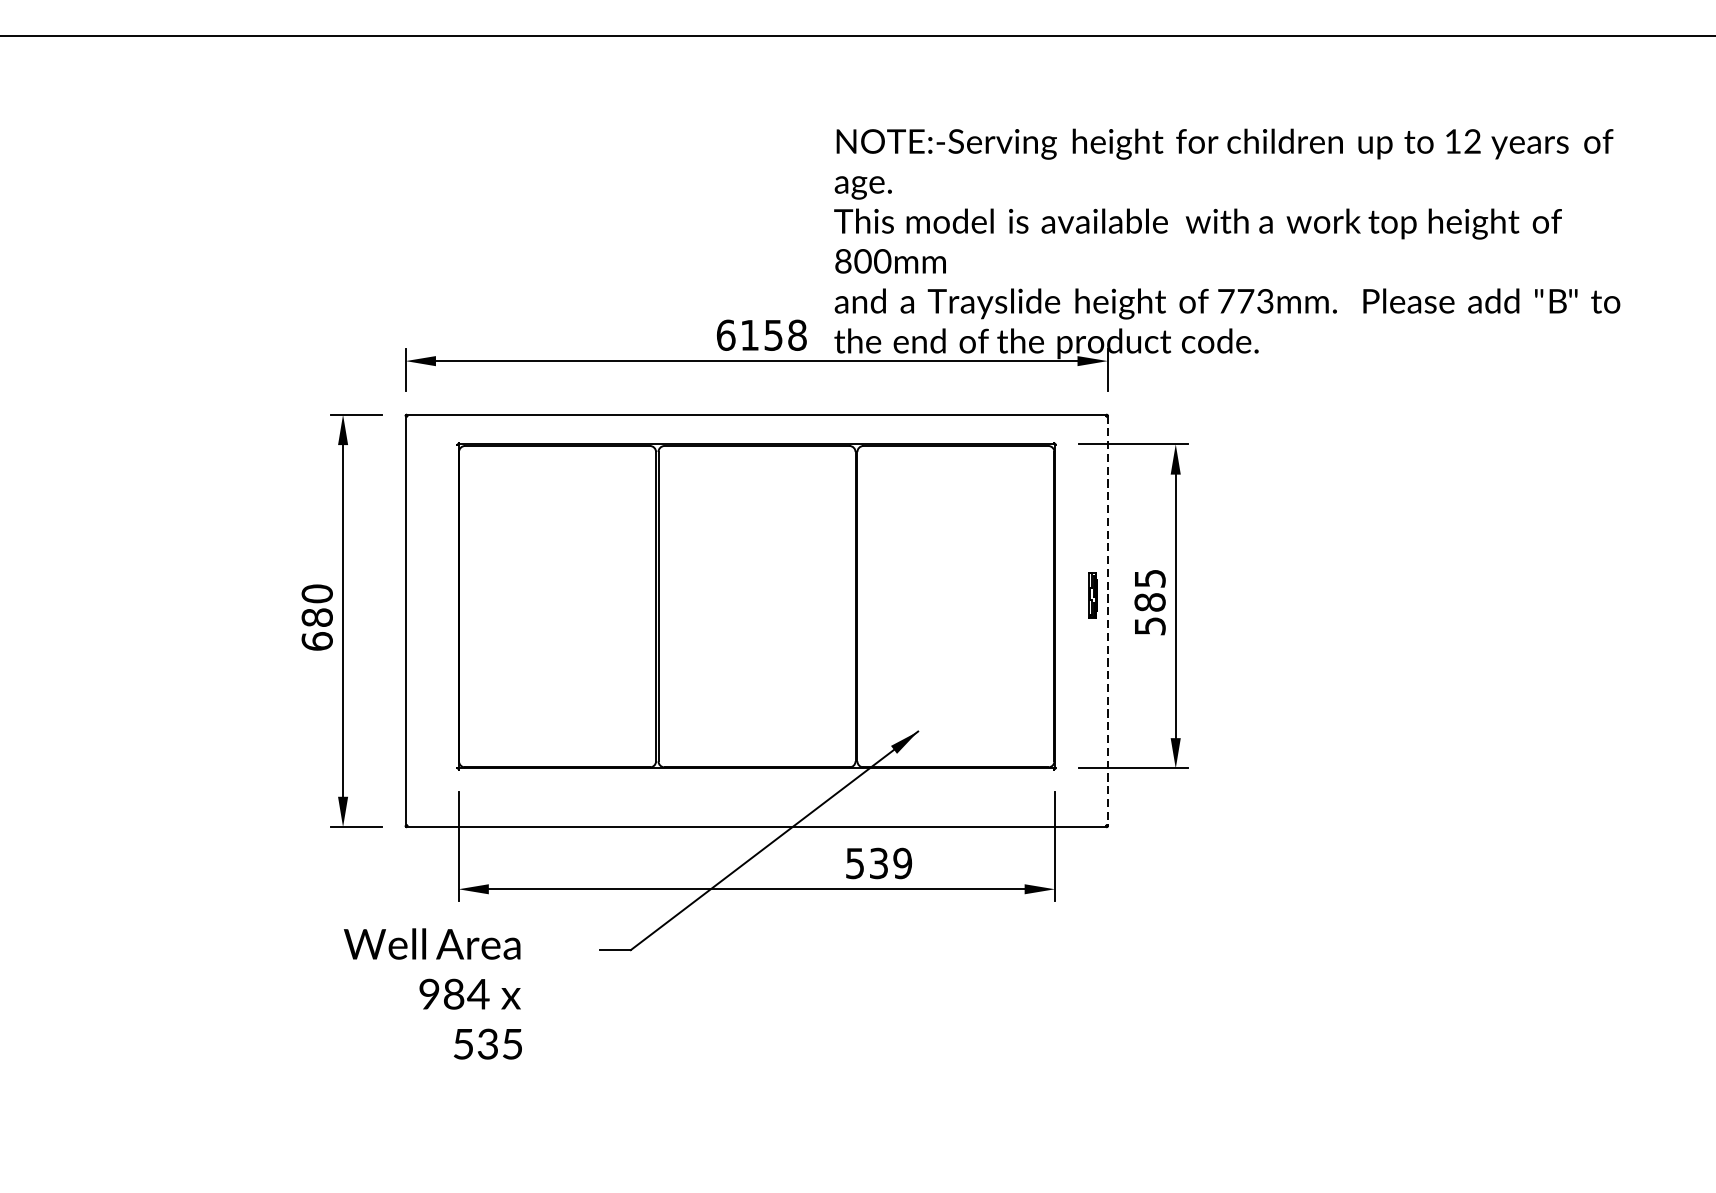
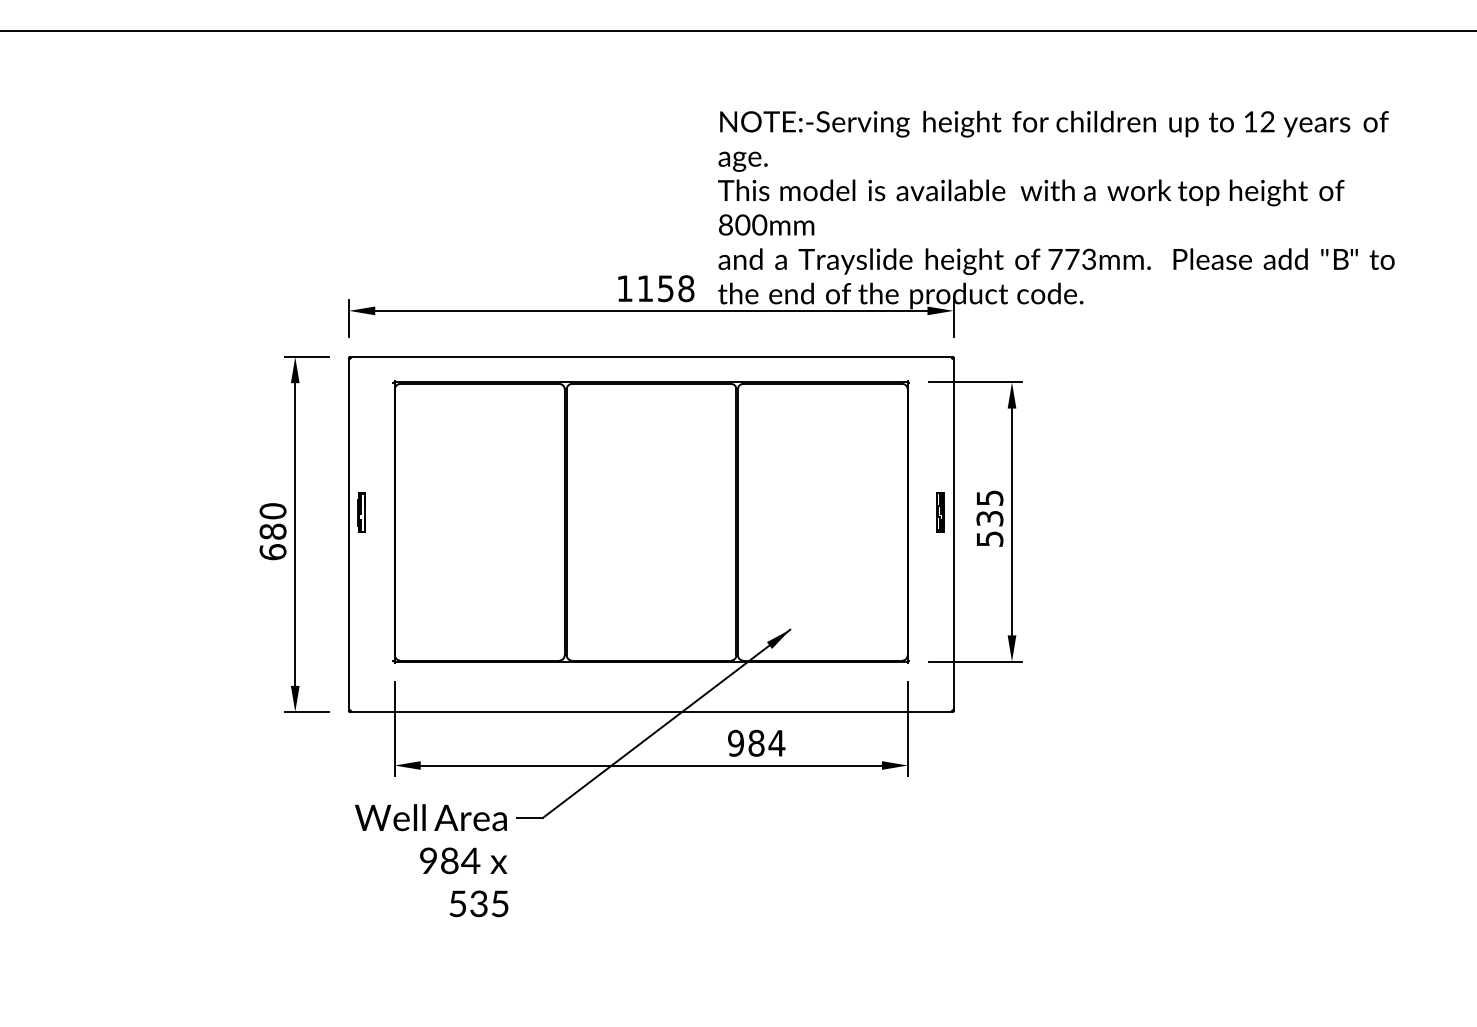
text: (726, 335) -> (625, 288), 6158 -> 1158
part: (420, 595) -> (361, 512), added
text: (1149, 602) -> (989, 518), 585 -> 535
line: (1107, 620) -> (953, 534), dashed -> solid
text: (878, 862) -> (756, 742), 539 -> 984
text: (432, 993) -> (431, 860), moved

